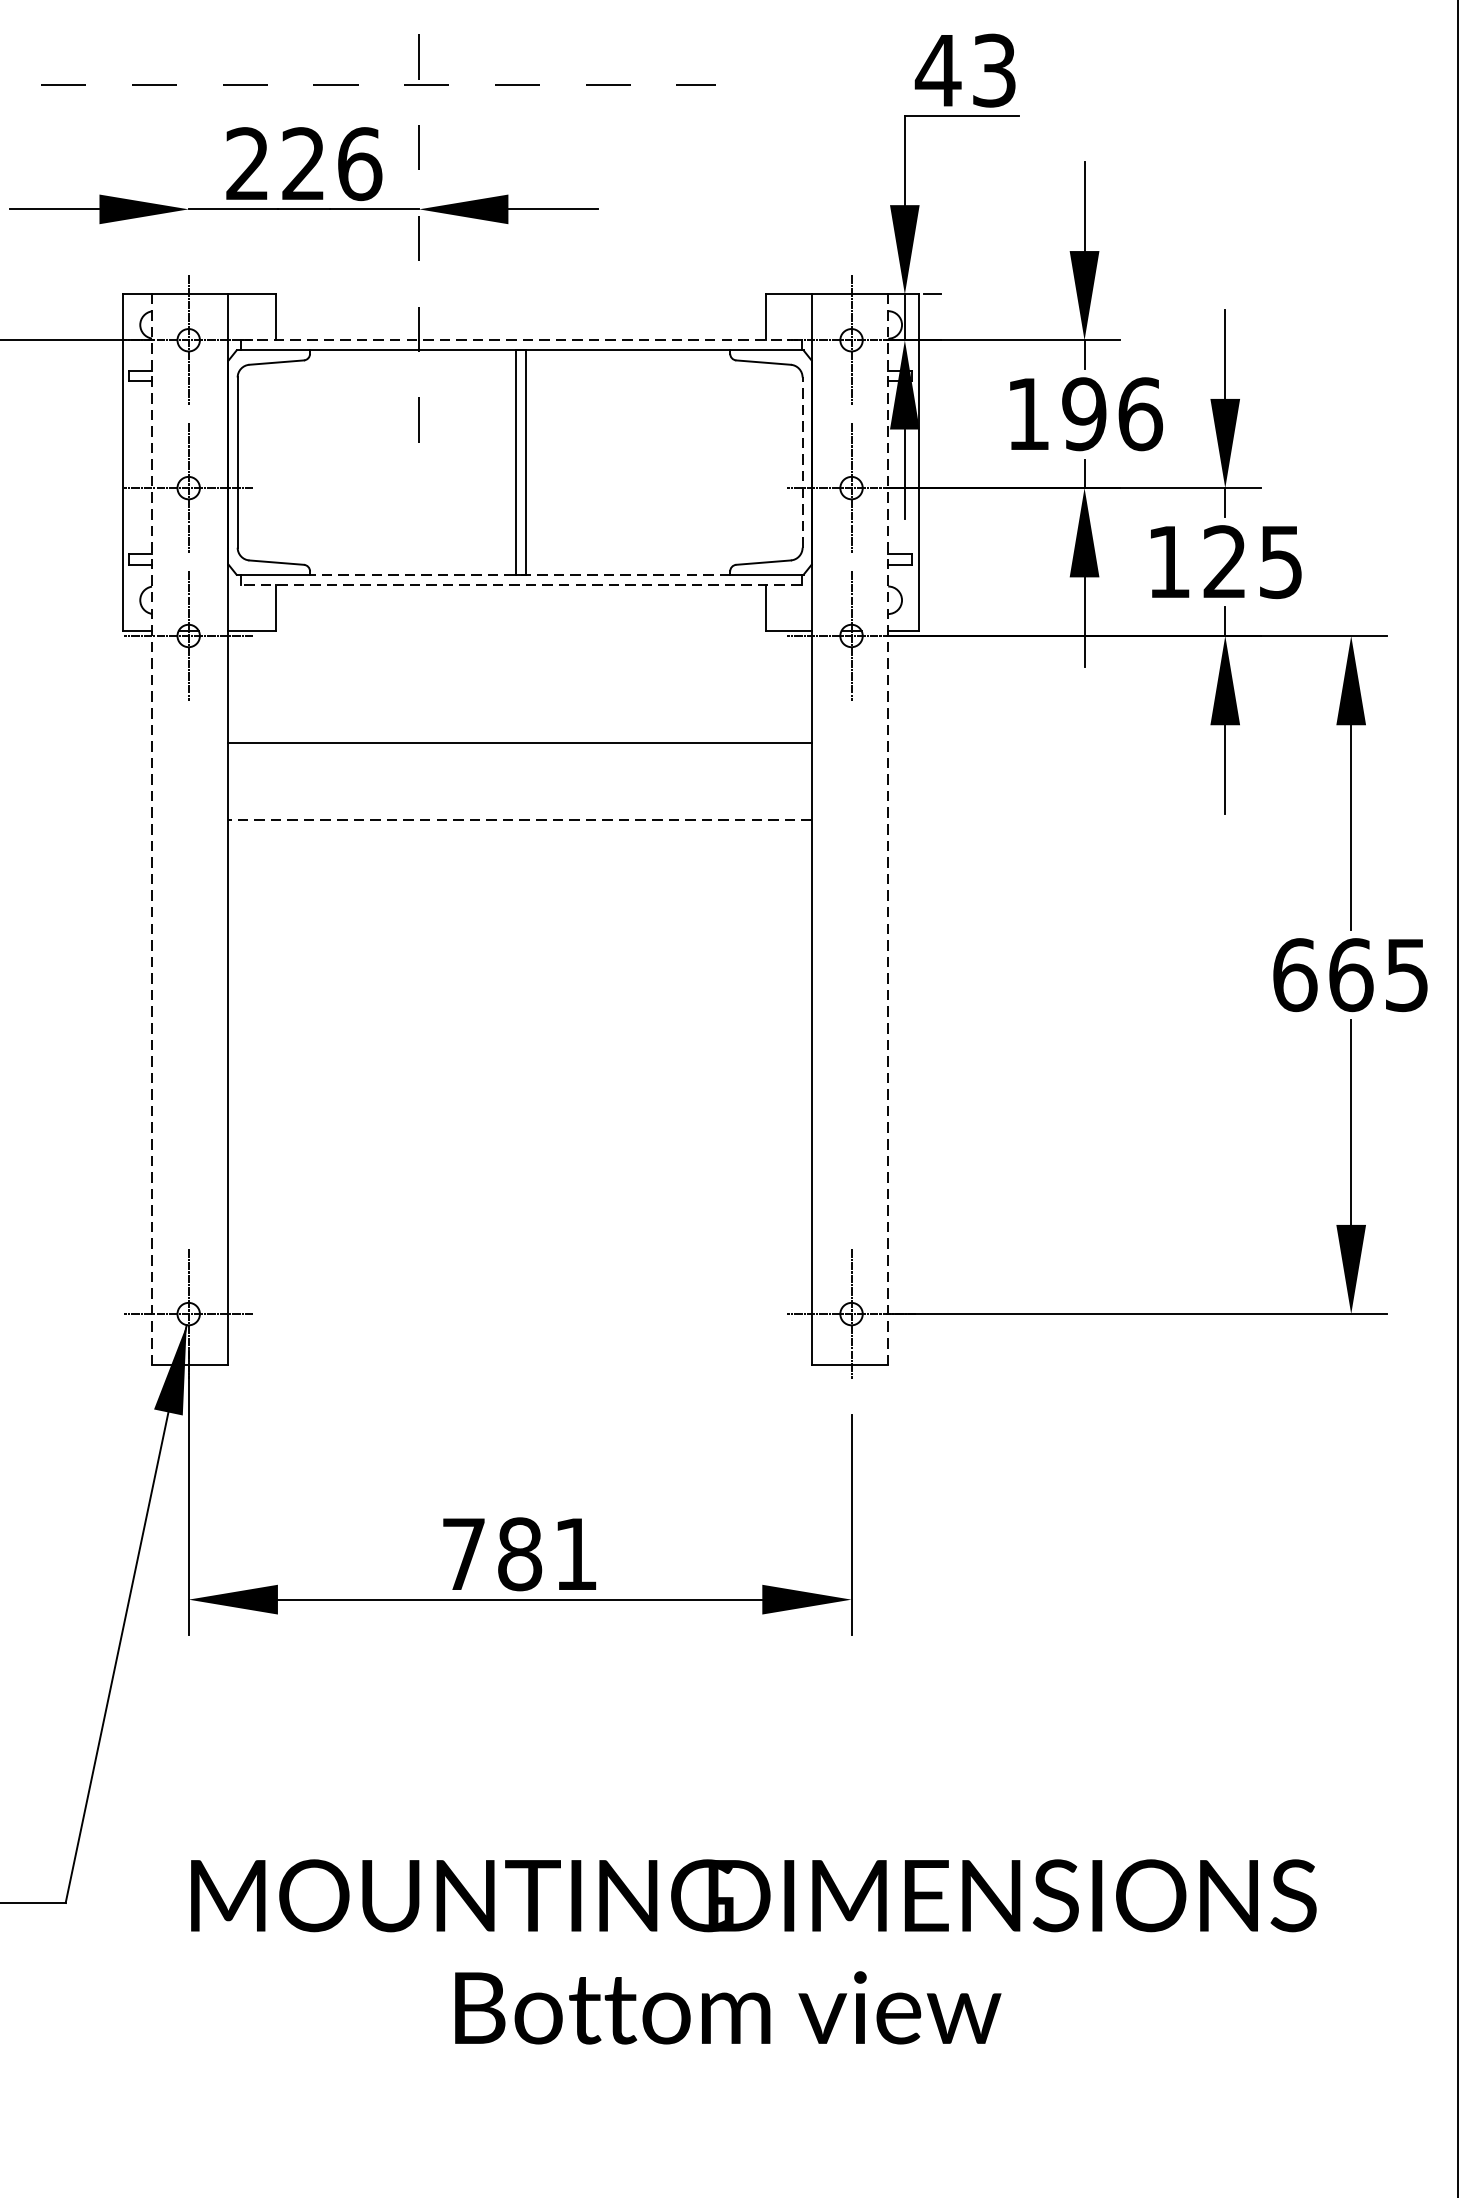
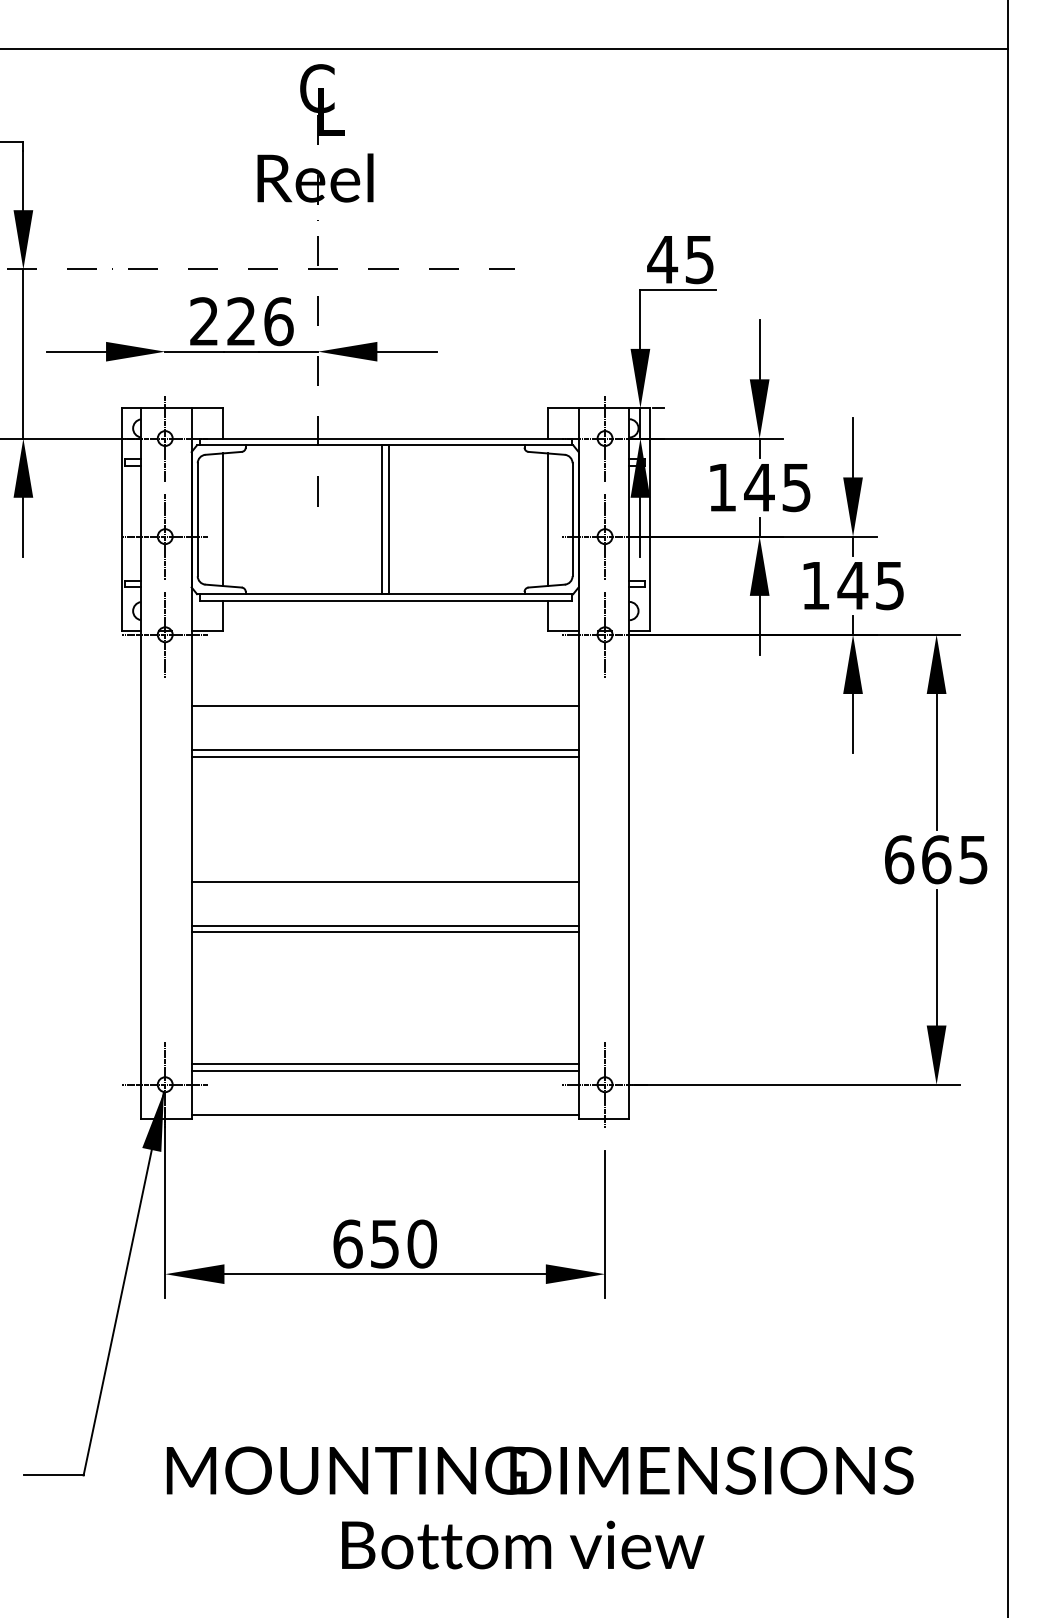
text: (993, 70) -> (699, 259), 43 -> 45
line: (522, 340) -> (386, 438), dashed -> solid
text: (1111, 414) -> (777, 487), 196 -> 145
line: (276, 462) -> (223, 519), added
line: (766, 462) -> (548, 519), added
line: (802, 462) -> (572, 519), dashed -> solid
text: (1224, 561) -> (852, 585), 125 -> 145
line: (519, 575) -> (384, 594), dashed -> solid
line: (520, 584) -> (385, 600), dashed -> solid
line: (519, 808) -> (384, 749), added
line: (520, 819) -> (385, 756), dashed -> solid
line: (151, 828) -> (140, 762), dashed -> solid
line: (888, 828) -> (629, 762), dashed -> solid
line: (519, 1007) -> (384, 881), added
line: (519, 1074) -> (384, 925), added
line: (519, 1084) -> (384, 932), added
line: (519, 1283) -> (384, 1064), added
line: (519, 1294) -> (384, 1071), added
line: (519, 1360) -> (384, 1115), added
text: (519, 1553) -> (384, 1243), 781 -> 650

